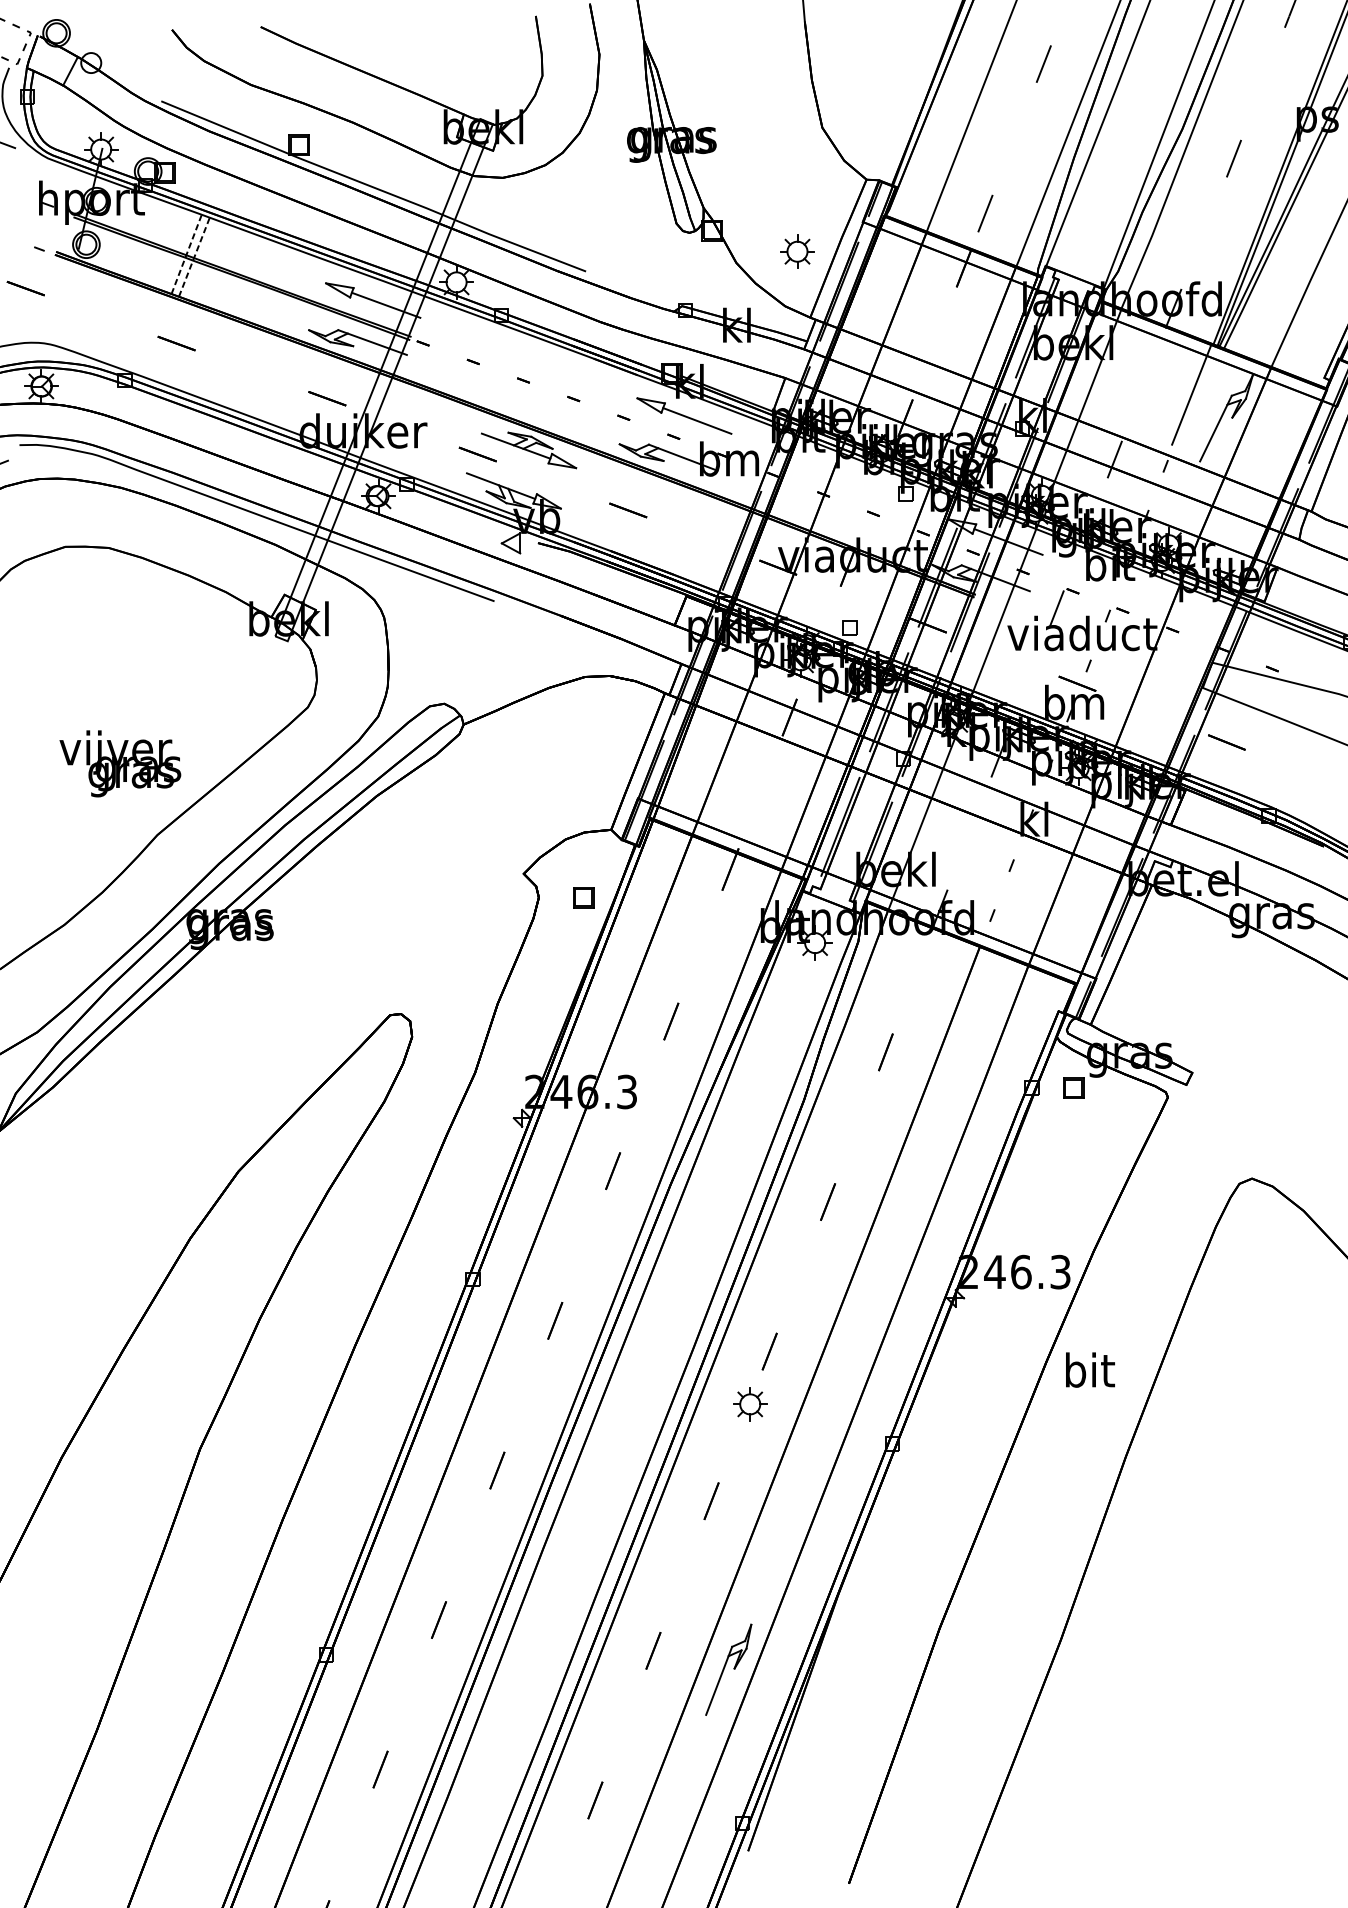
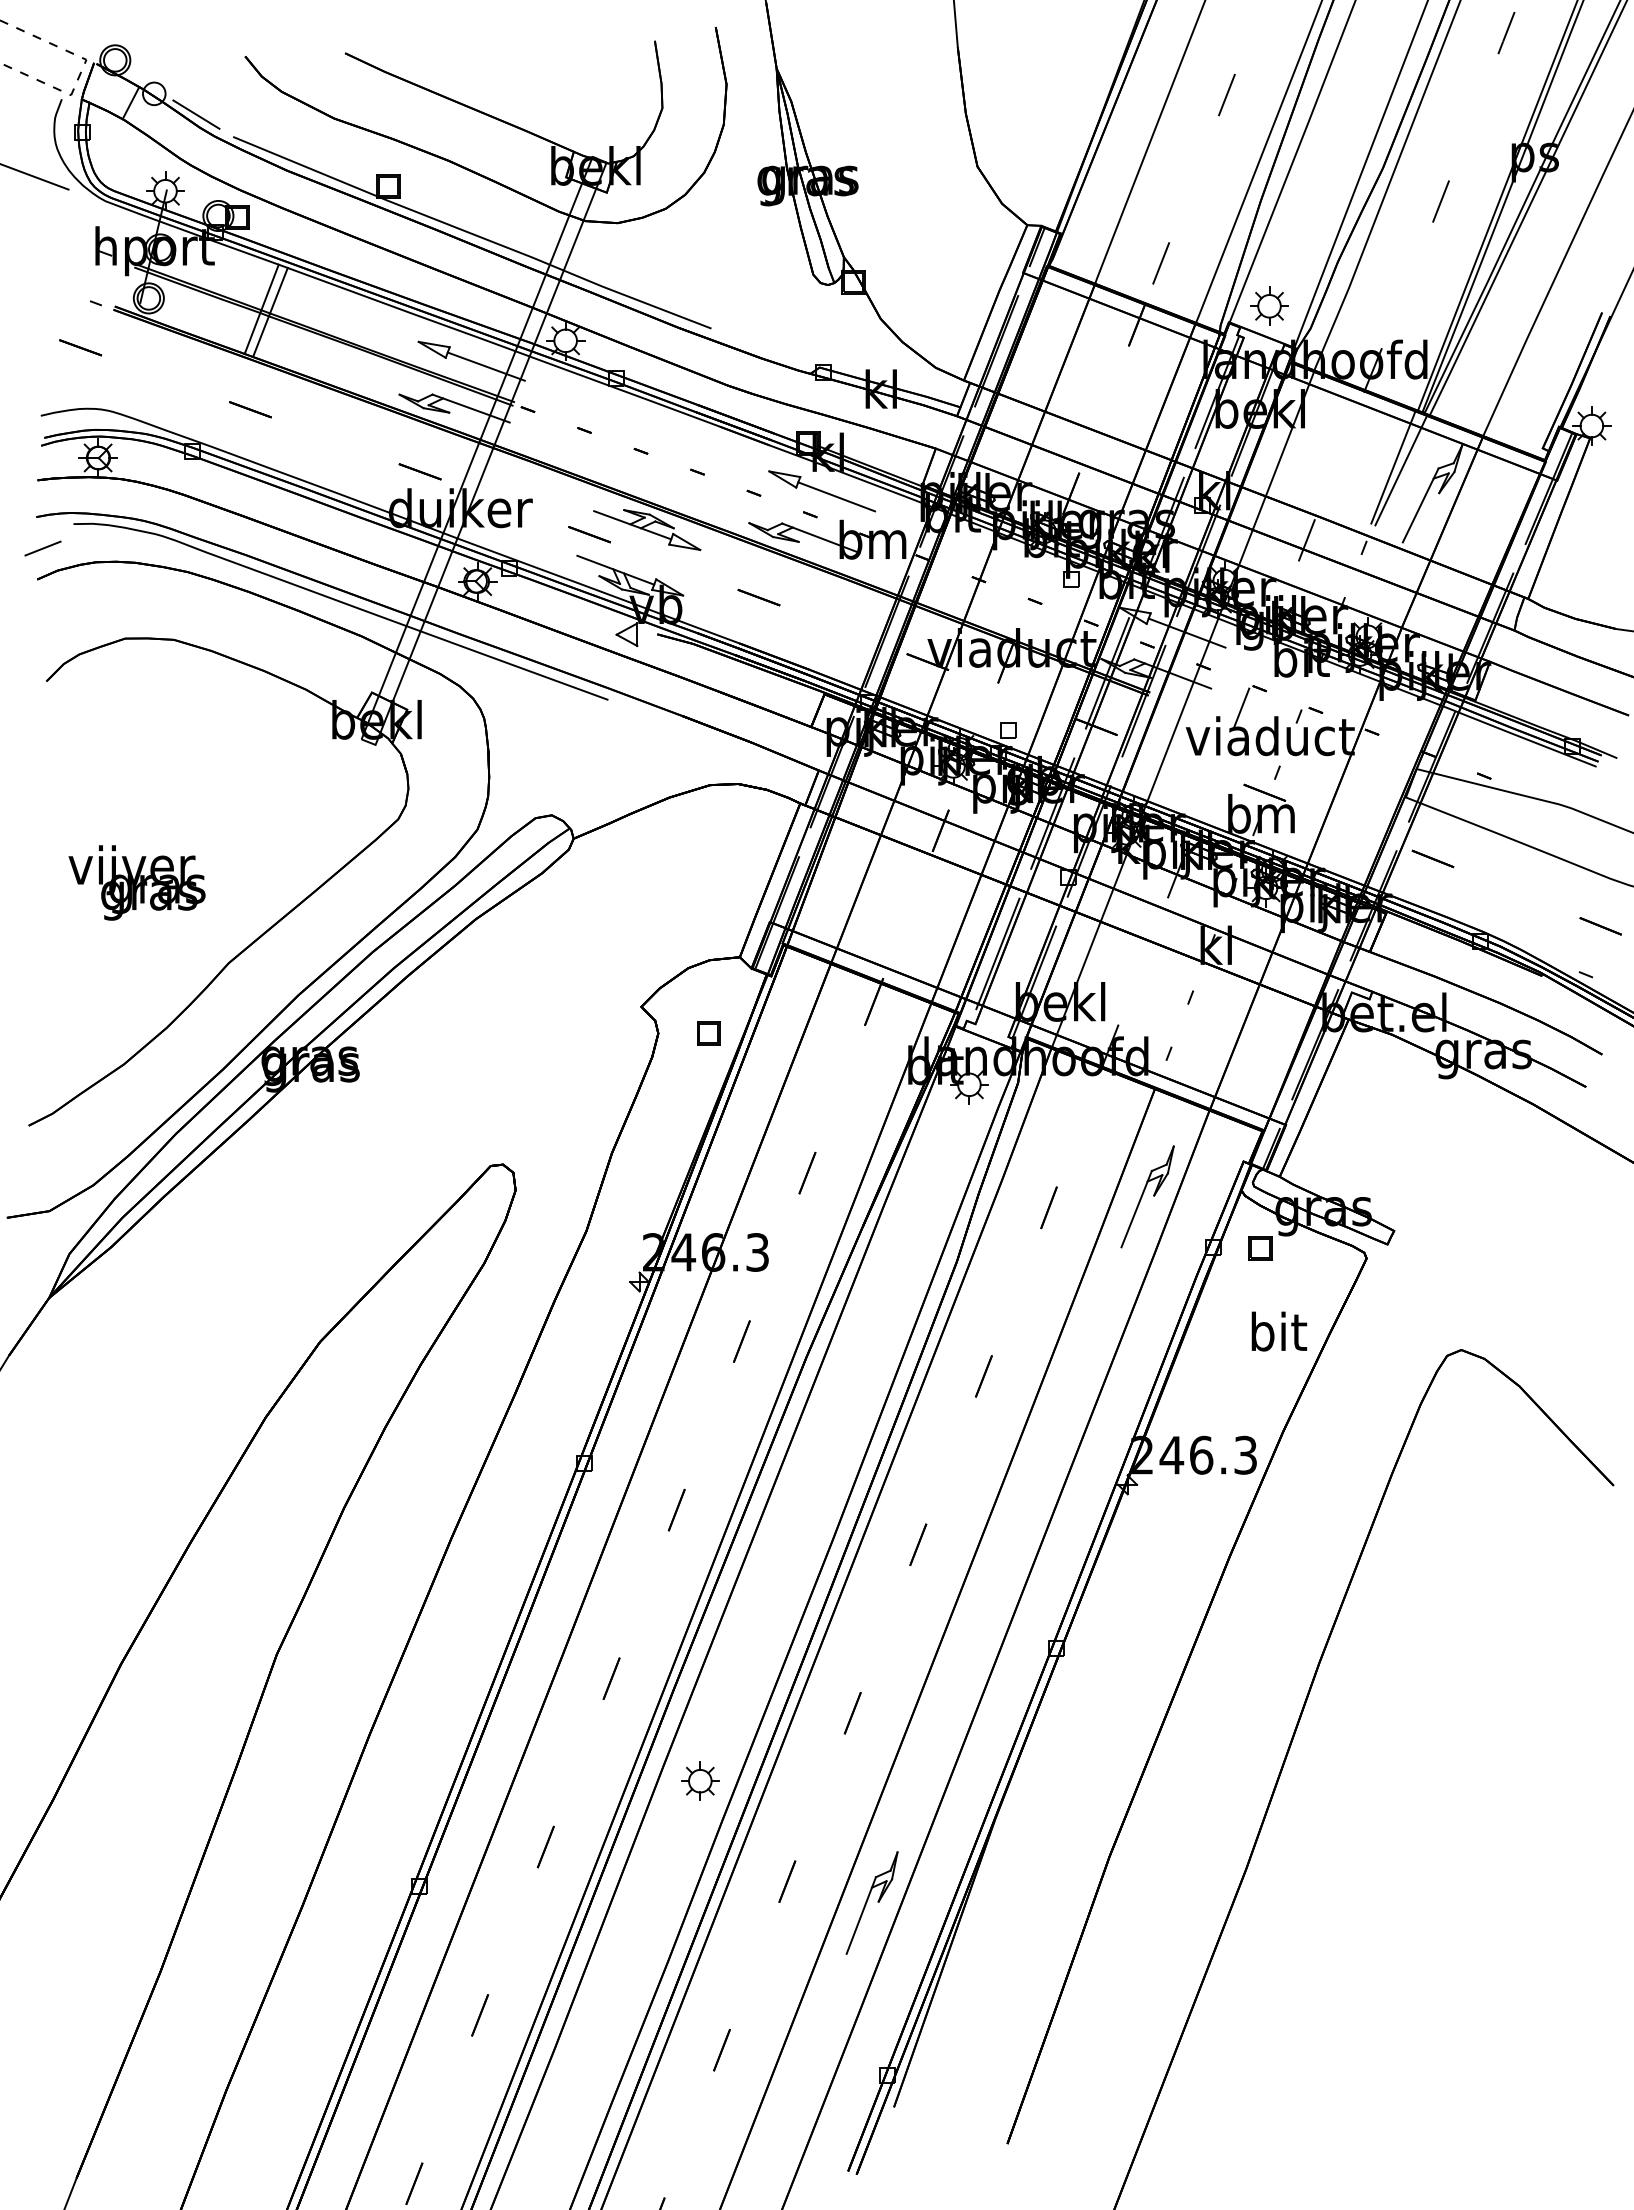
line: (128, 81) -> (196, 114), added
part: (797, 251) -> (1269, 305), moved
line: (186, 254) -> (261, 309), dashed -> solid
line: (194, 257) -> (270, 312), dashed -> solid
line: (1198, 397) -> (1401, 470), added
text: (119, 763) -> (136, 882), moved
part: (973, 1042) -> (1147, 1196), added
text: (1090, 1370) -> (1279, 1331), moved
part: (750, 1403) -> (700, 1780), moved

